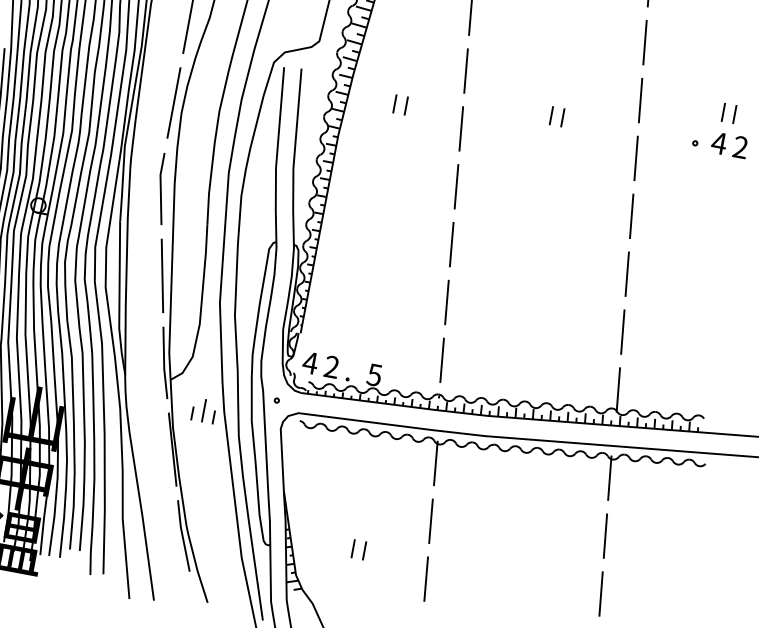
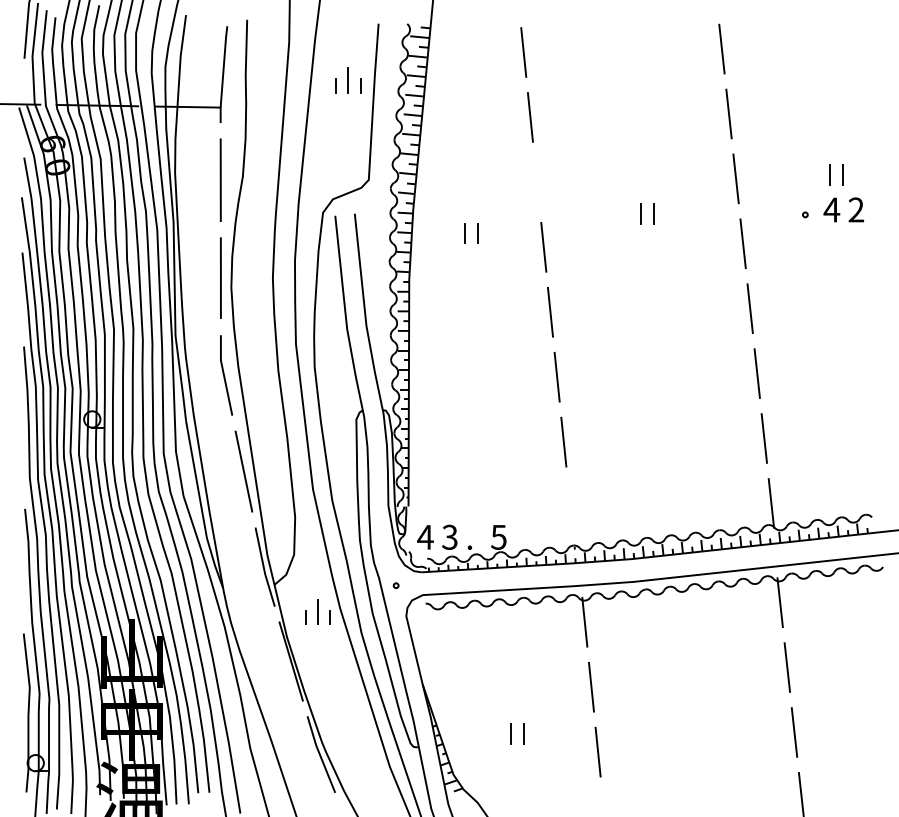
line: (465, 71) -> (536, 182), removed
line: (442, 359) -> (570, 506), removed
text: (331, 367) -> (449, 537), 2 -> 3

